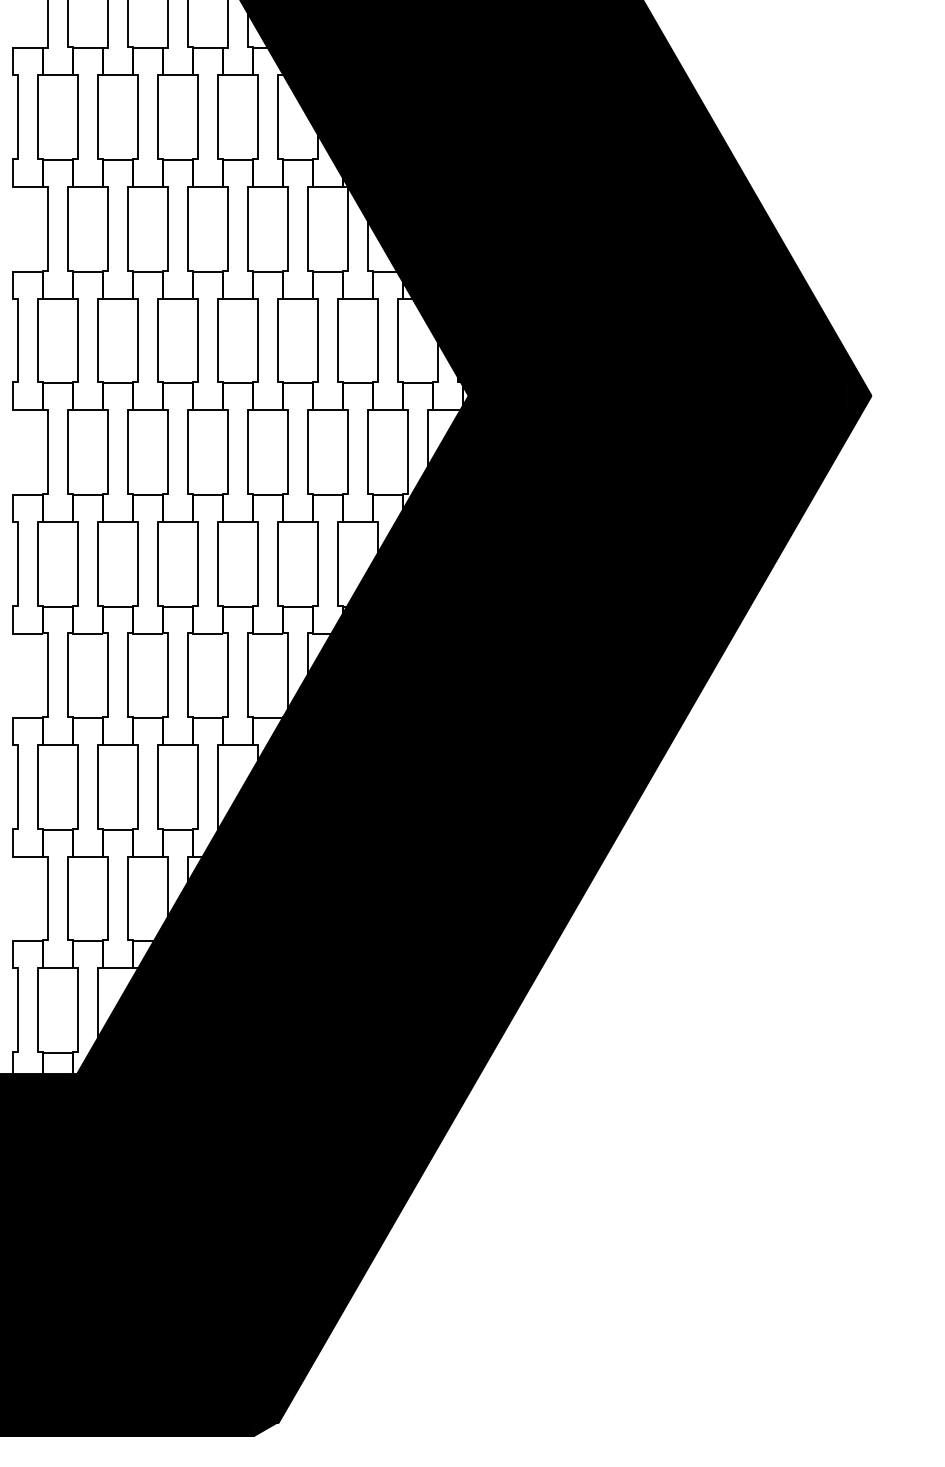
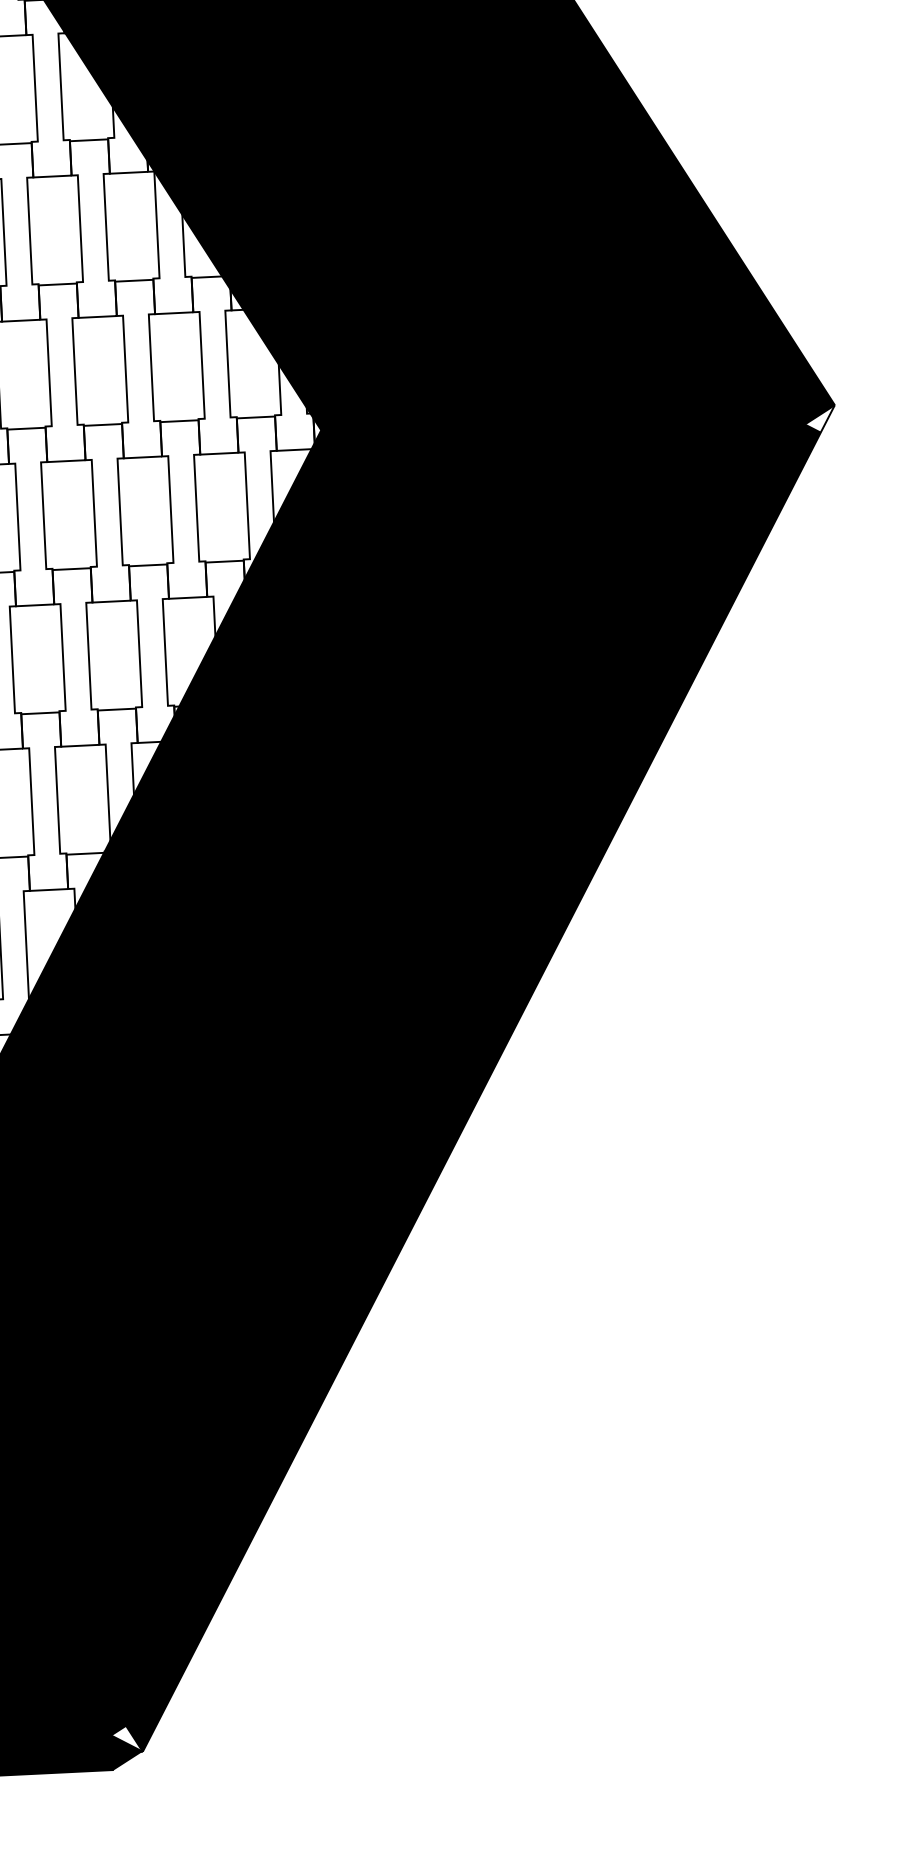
fill: (859, 405) -> (820, 418), removed
fill: (266, 1412) -> (126, 1739), removed

